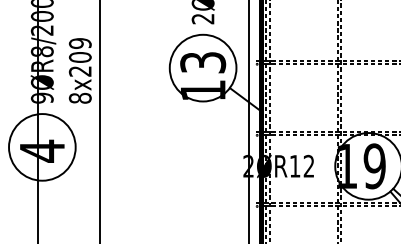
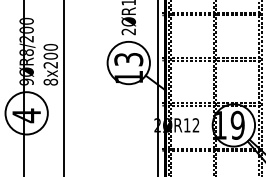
text: (79, 43) -> (50, 47), 8x209 -> 8x200

